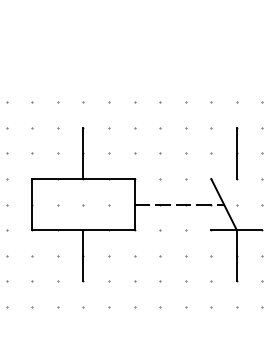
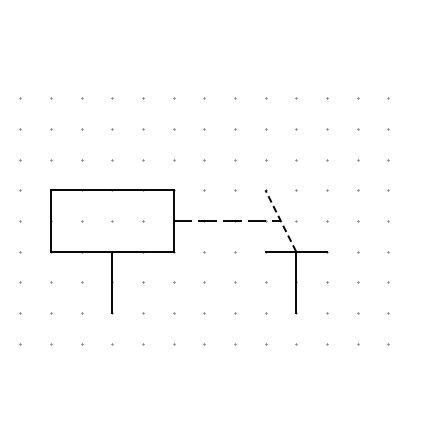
line: (83, 153) -> (112, 159), removed
line: (237, 153) -> (296, 159), removed
line: (223, 204) -> (280, 220), solid -> dashed

